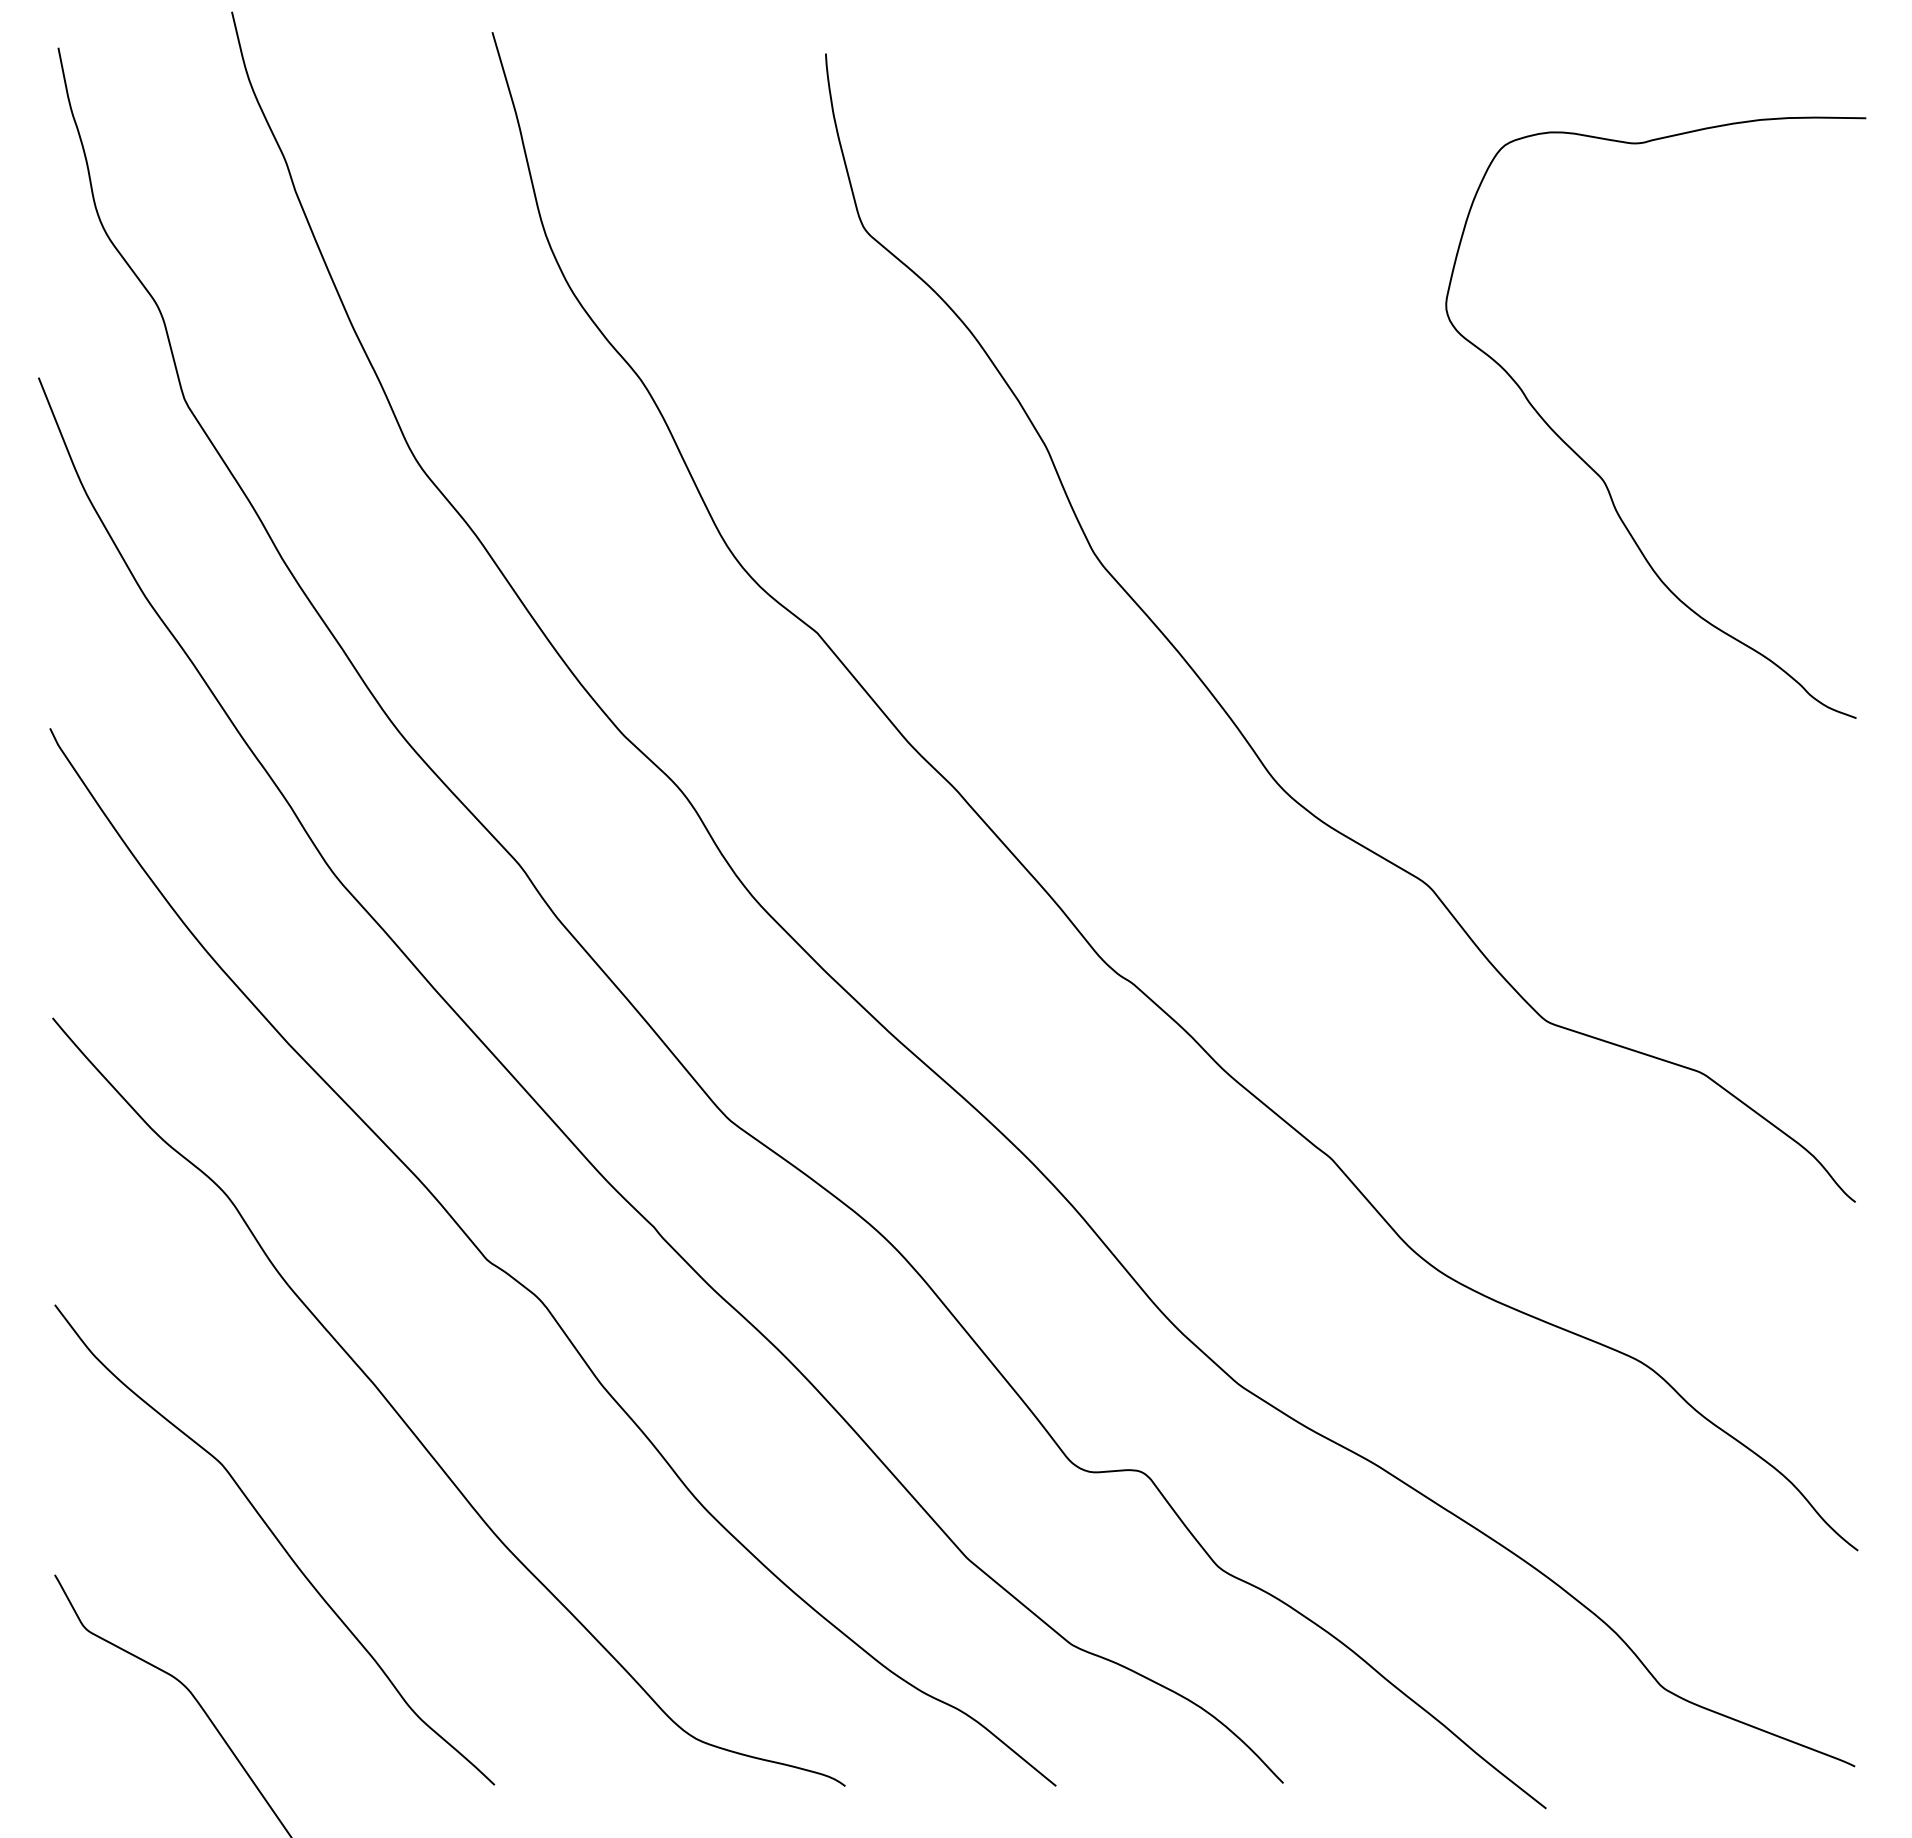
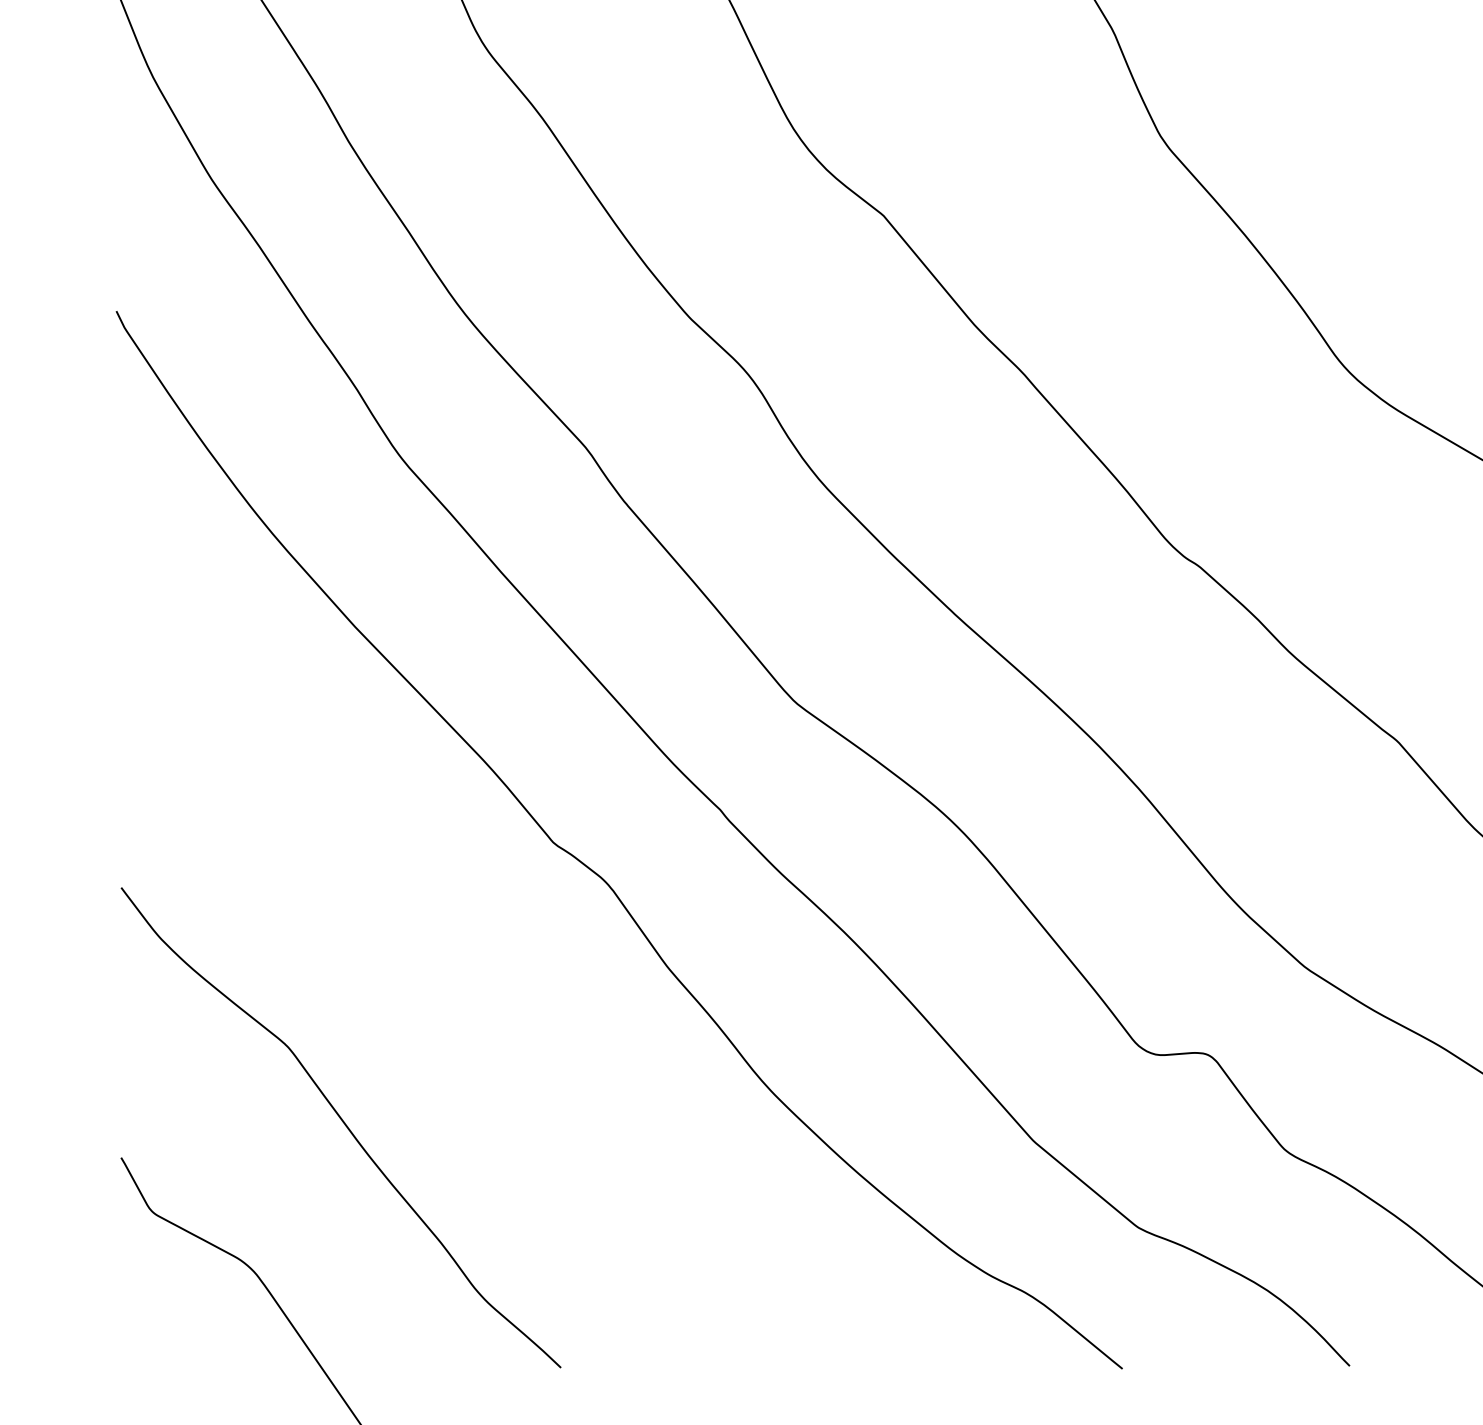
curve: (414, 1432) -> (480, 1015), removed

